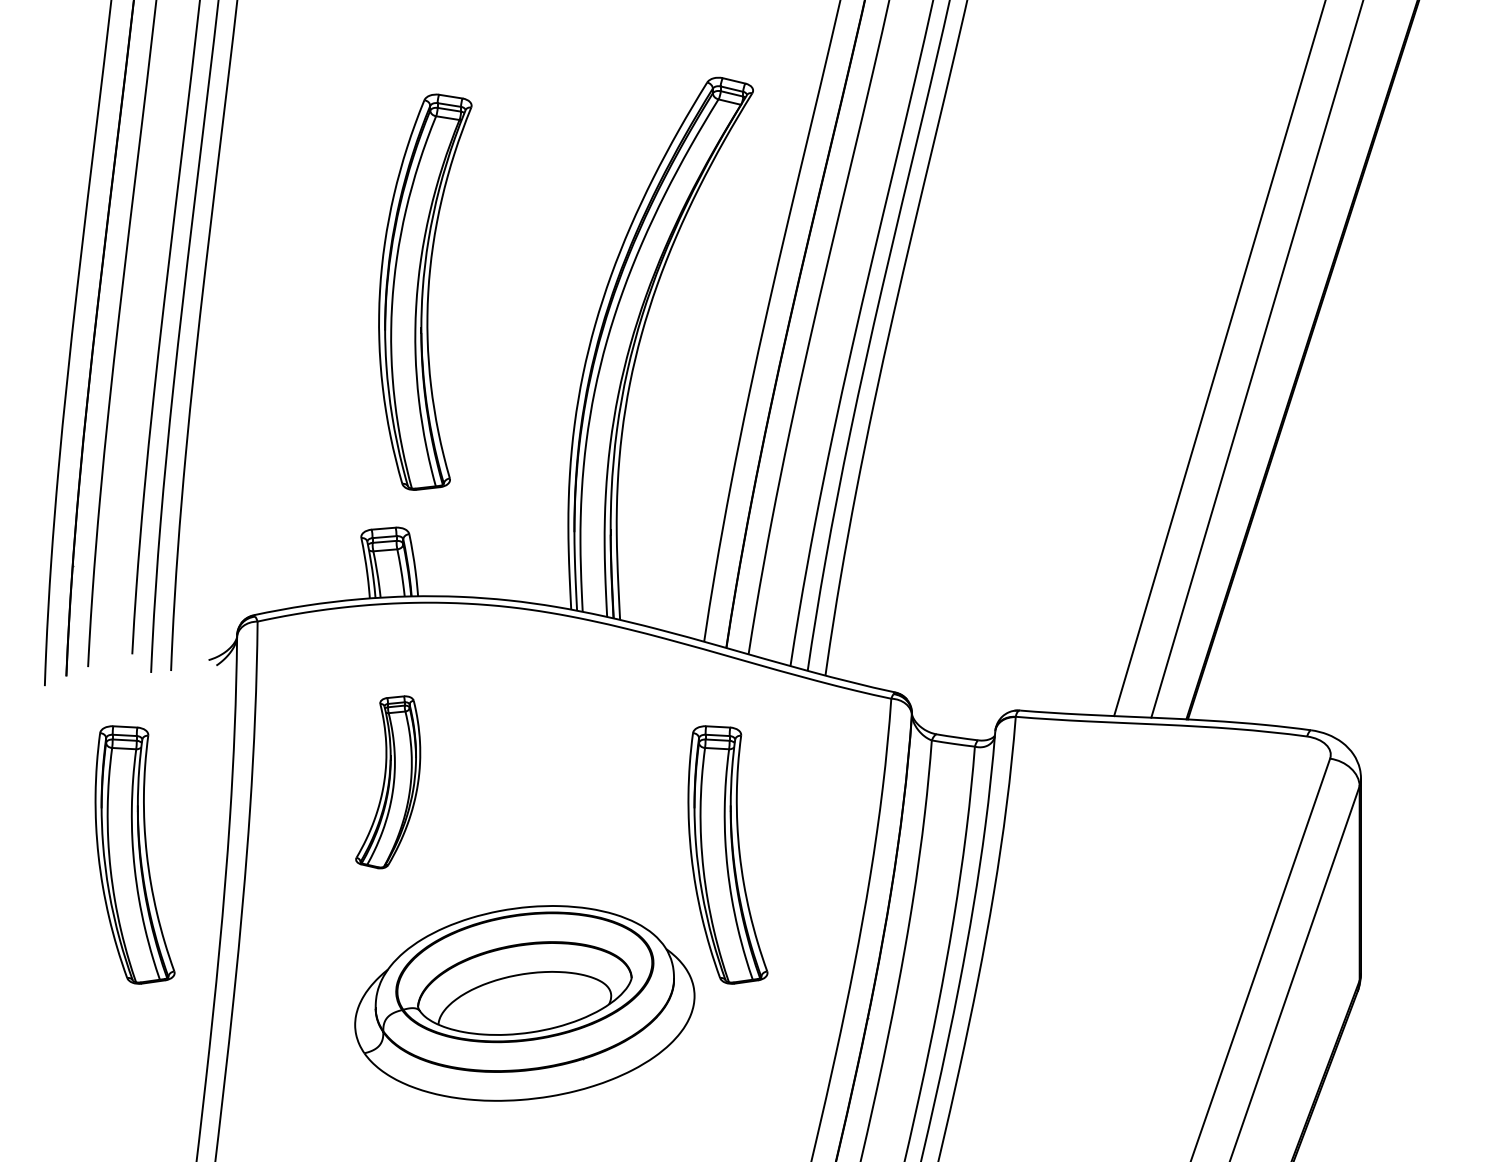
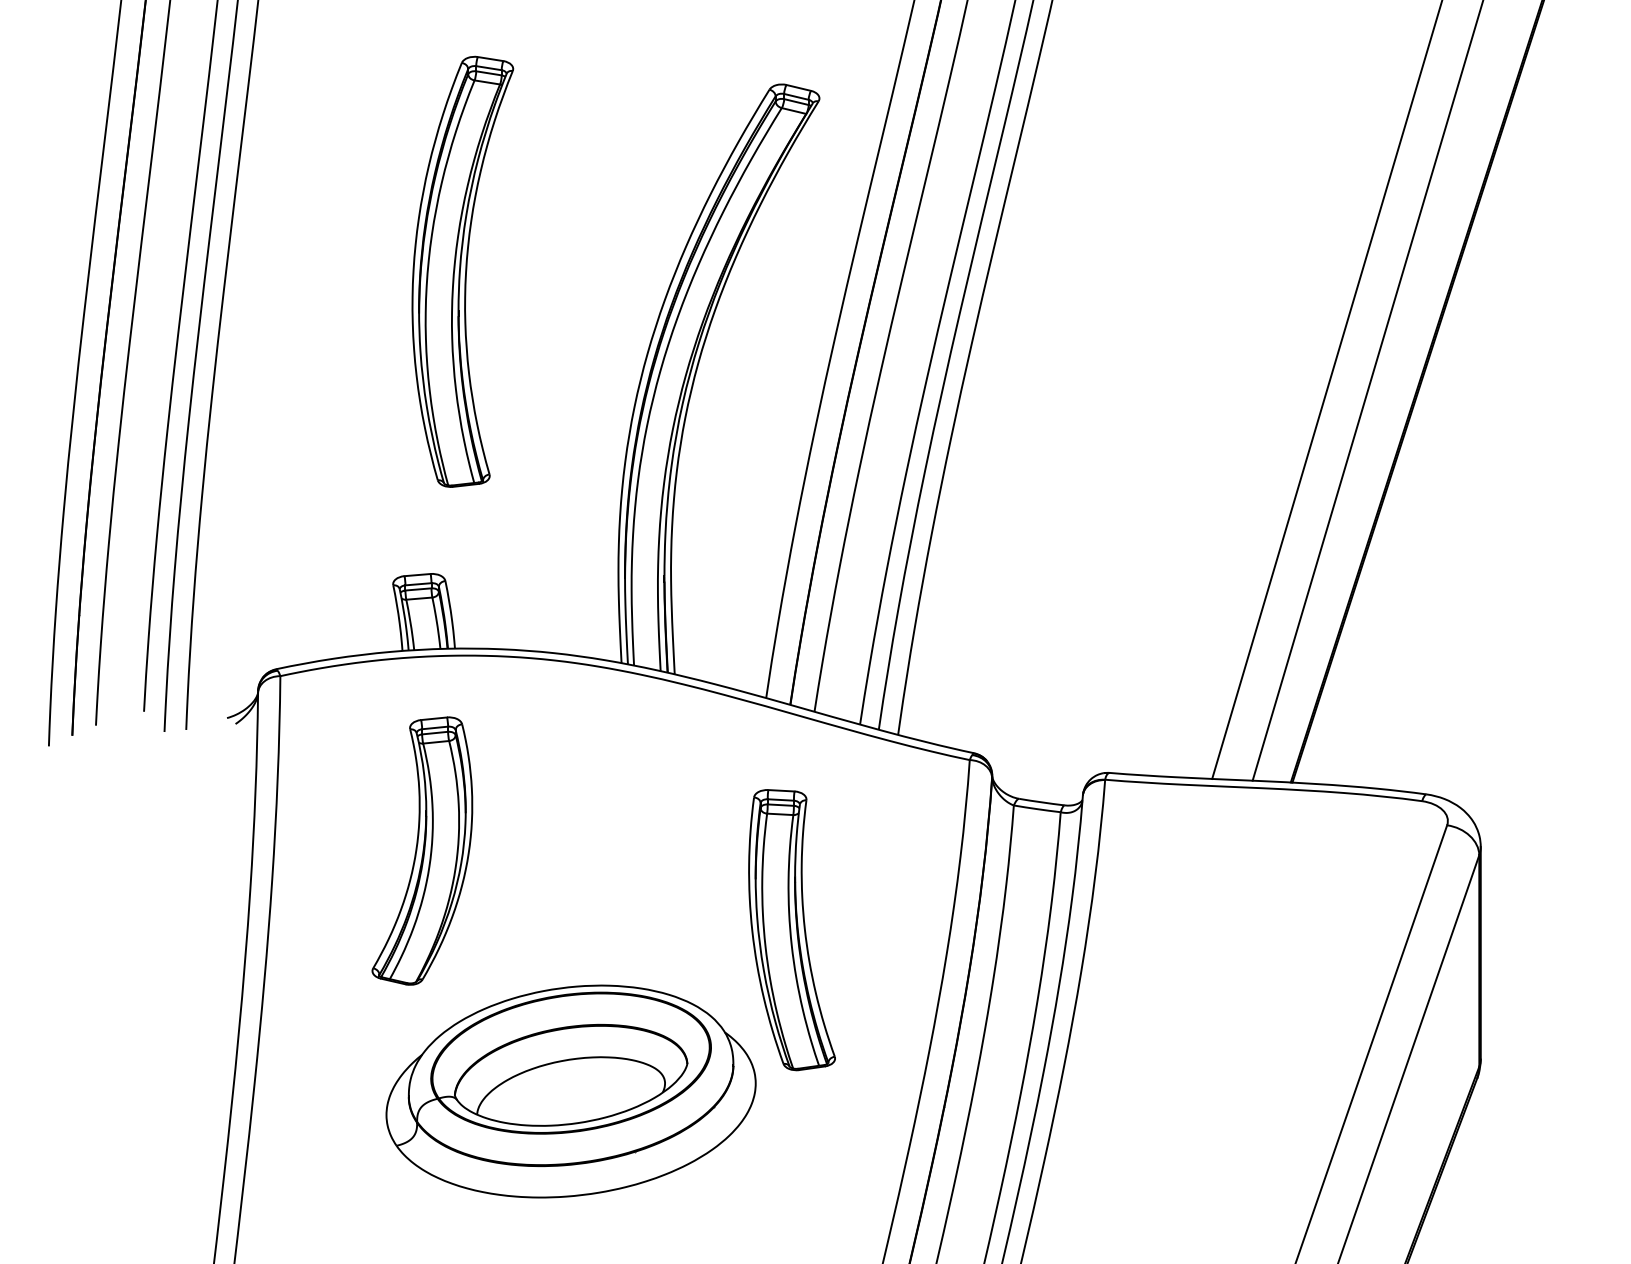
part: (425, 291) -> (462, 271), moved
part: (388, 781) -> (422, 850), size x1.43
part: (134, 855) -> (146, 930), removed

